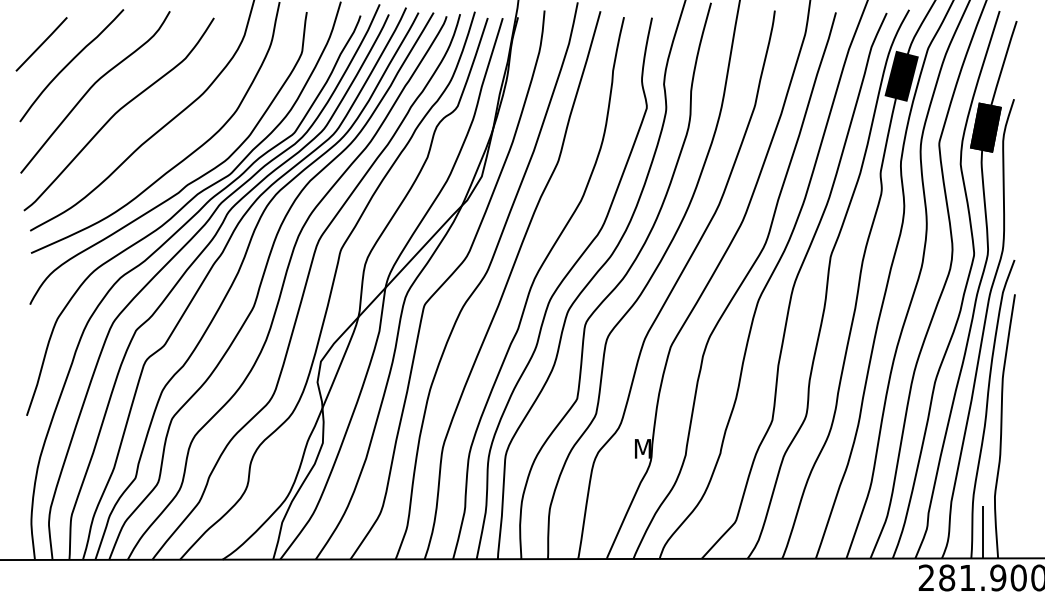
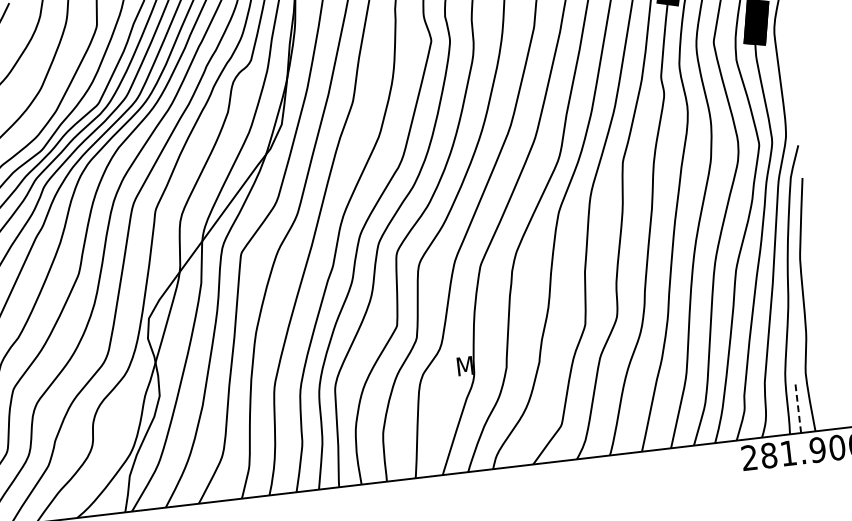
line: (983, 531) -> (798, 407), solid -> dashed

